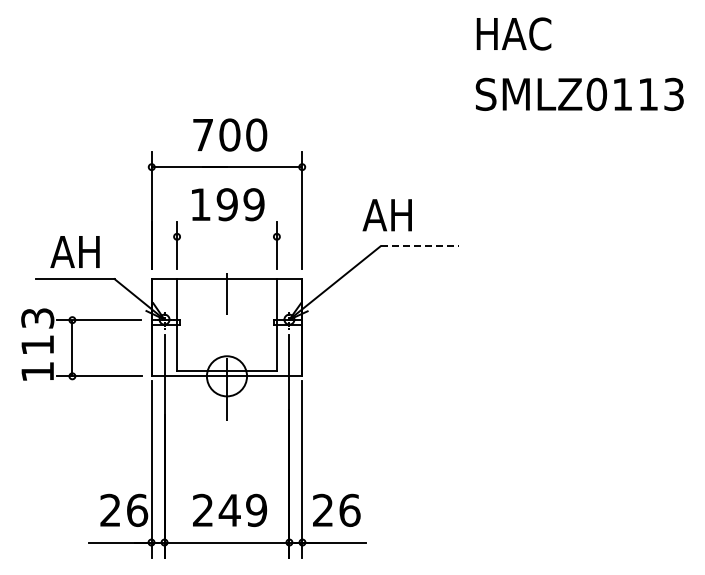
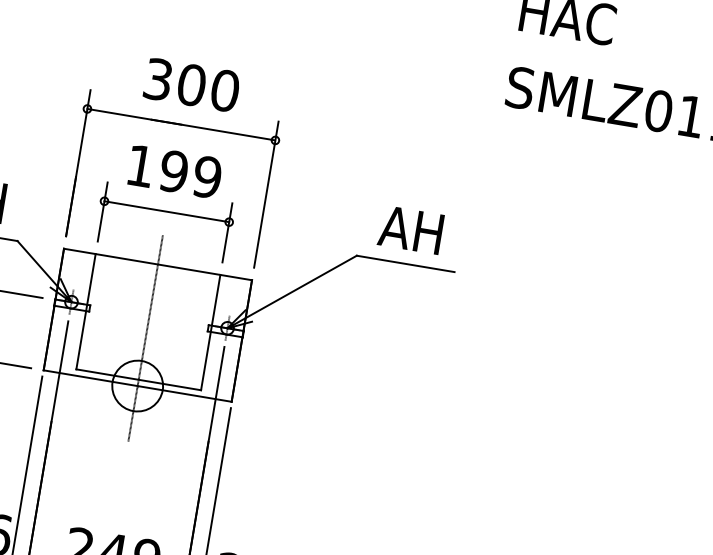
text: (203, 134) -> (158, 78), 700 -> 300
text: (386, 215) -> (409, 230), moved
line: (226, 236) -> (166, 211), added
line: (420, 246) -> (406, 264), dashed -> solid

